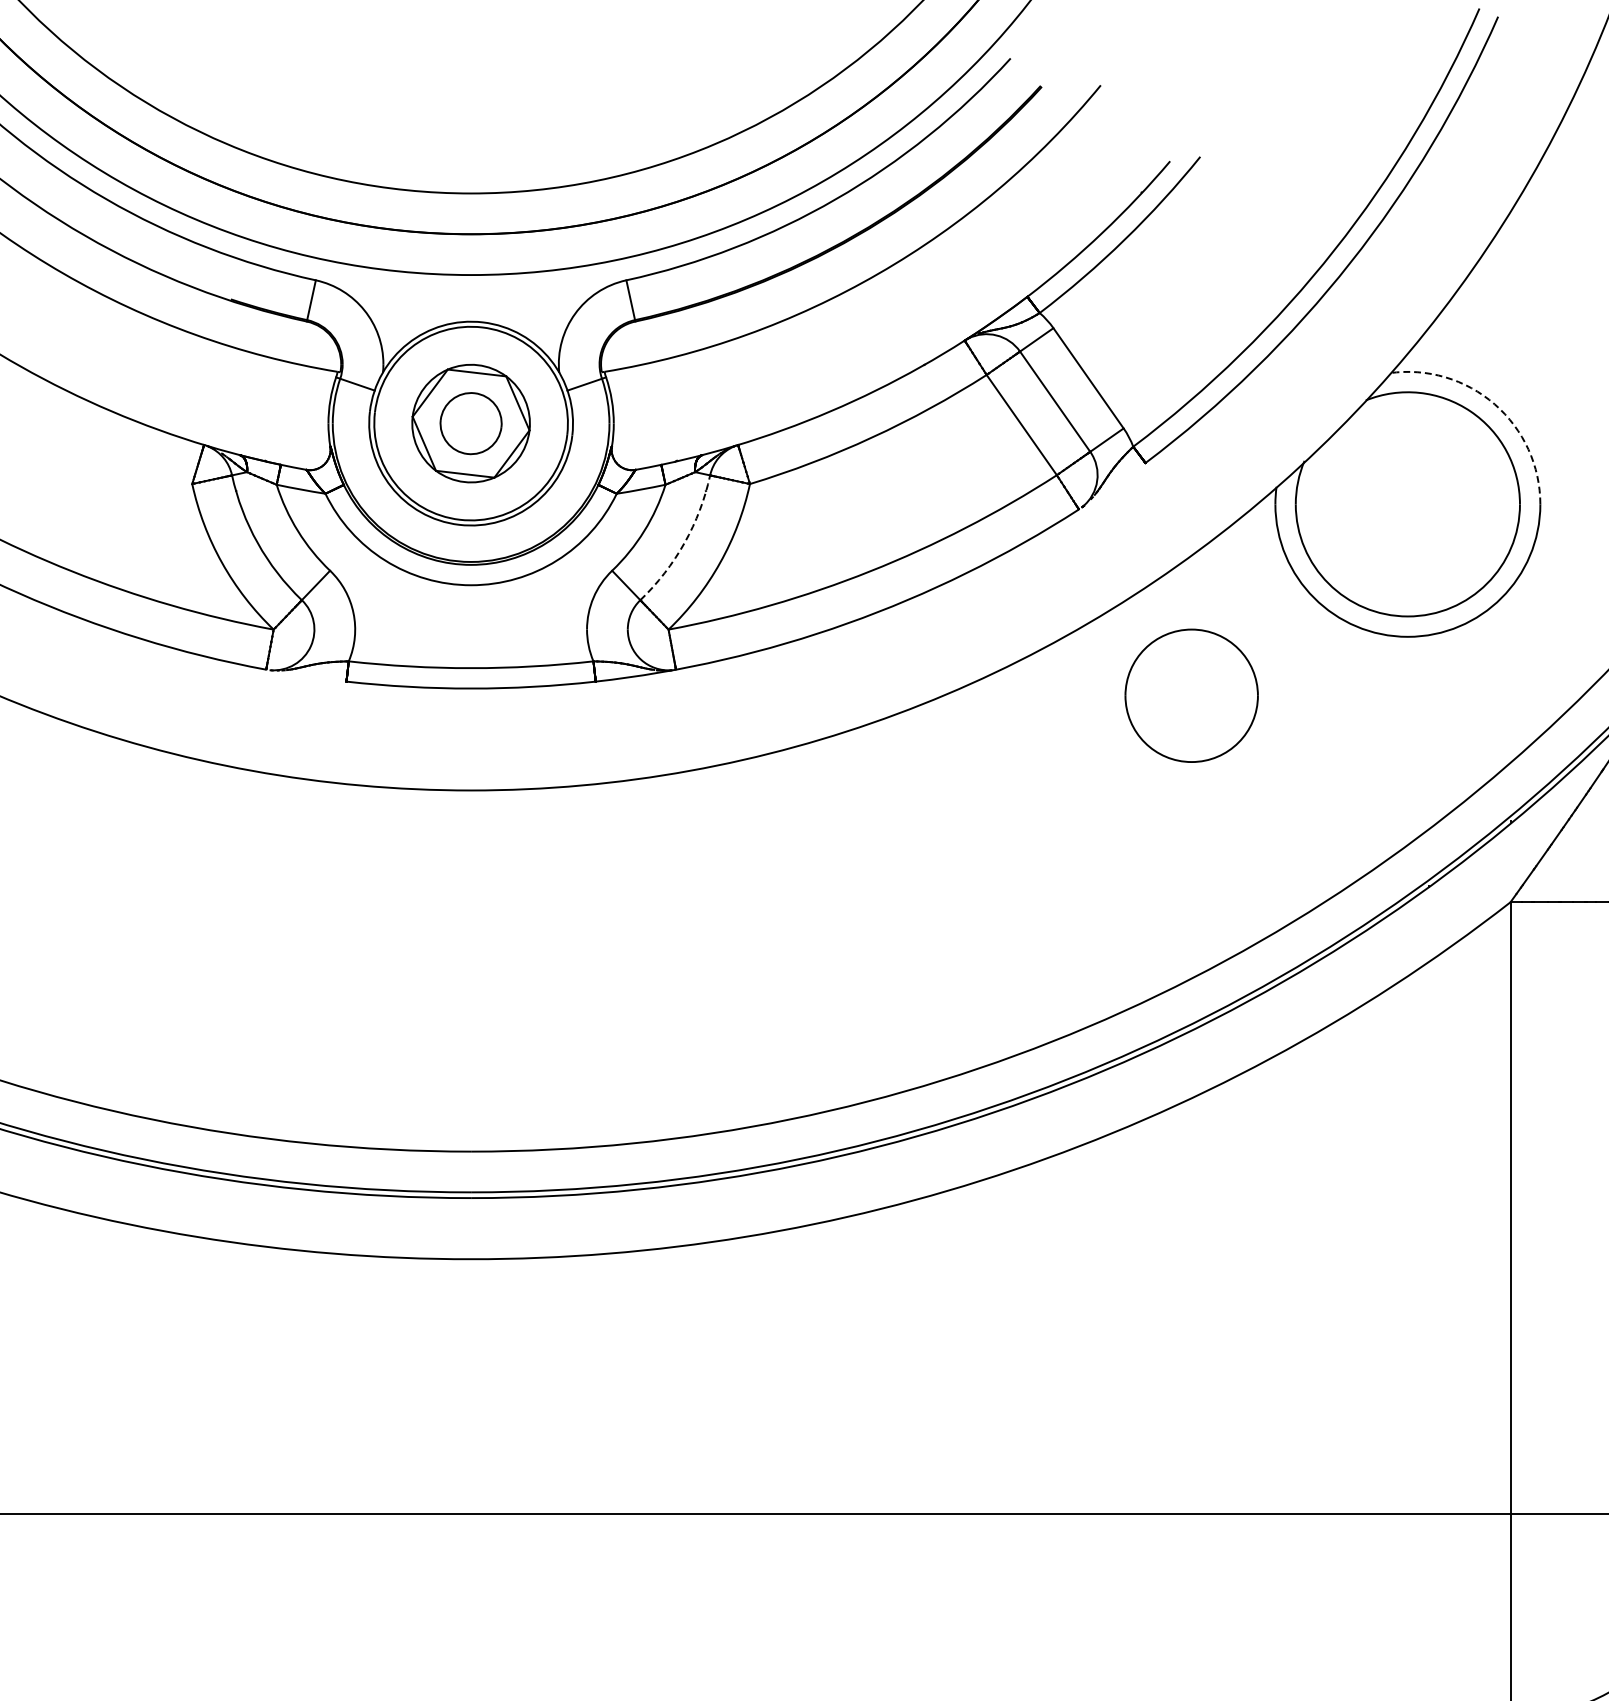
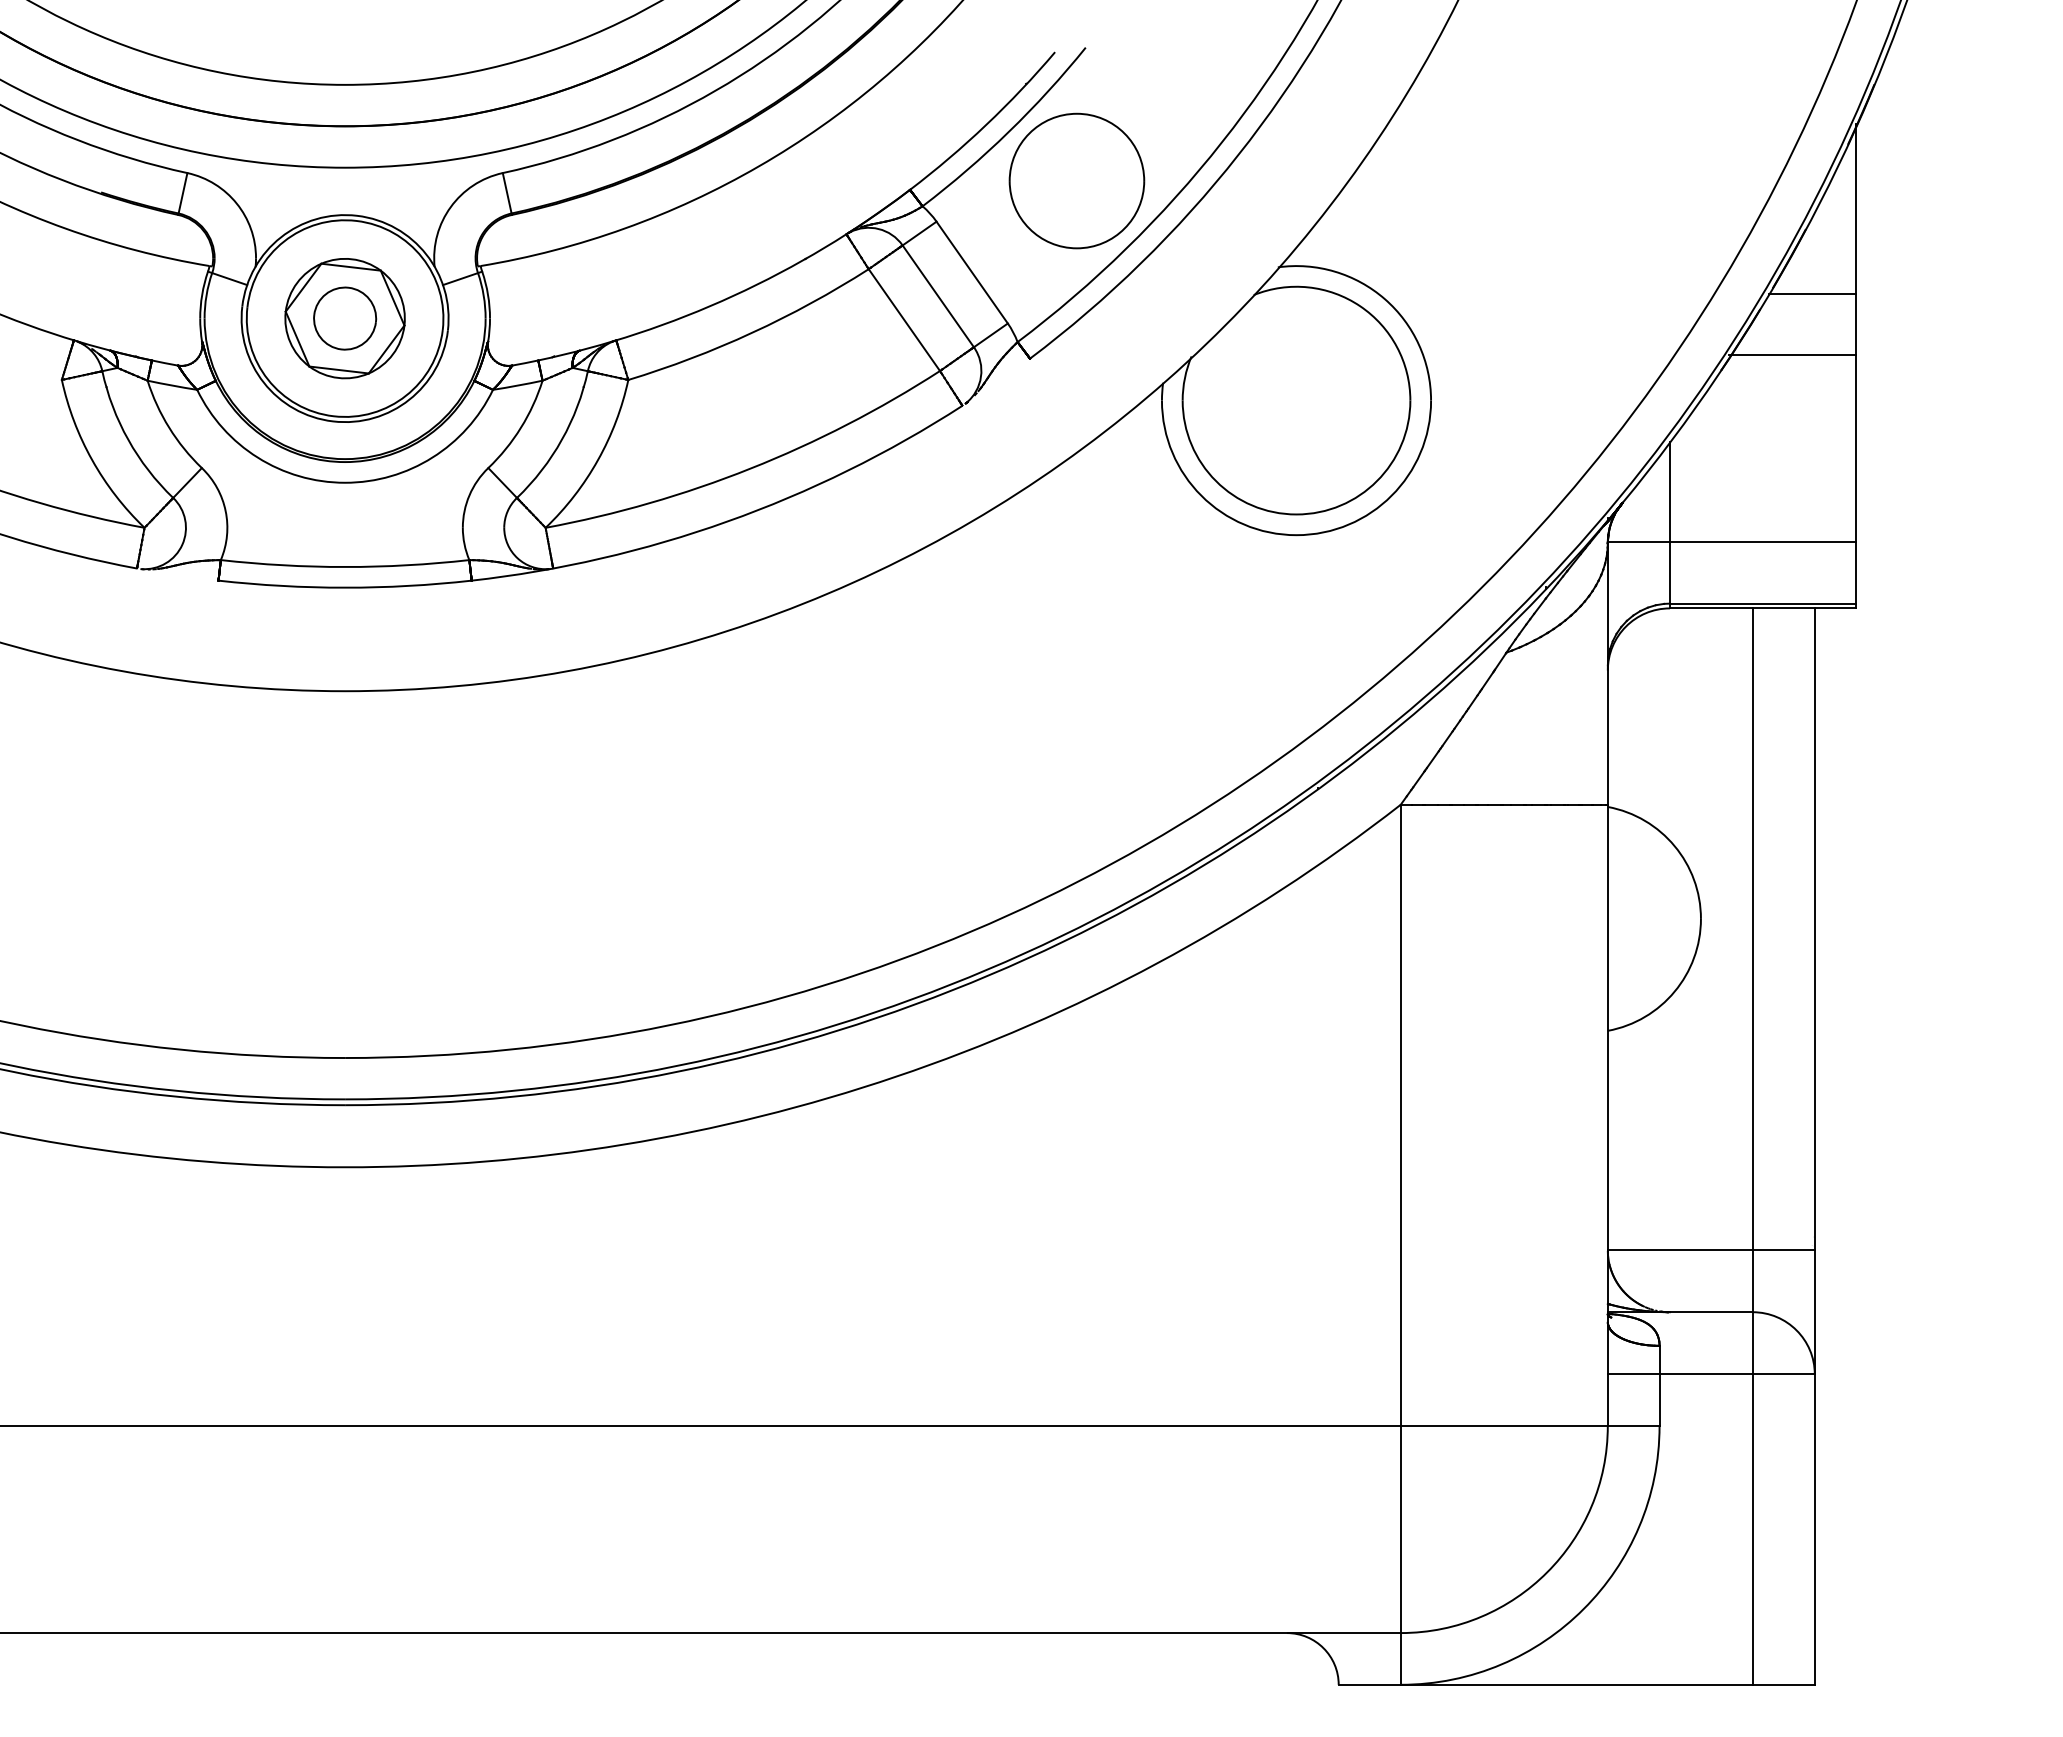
arc: (1494, 404) -> (1384, 299), dashed -> solid
arc: (684, 542) -> (561, 439), dashed -> solid
part: (1191, 695) -> (1076, 180), moved

